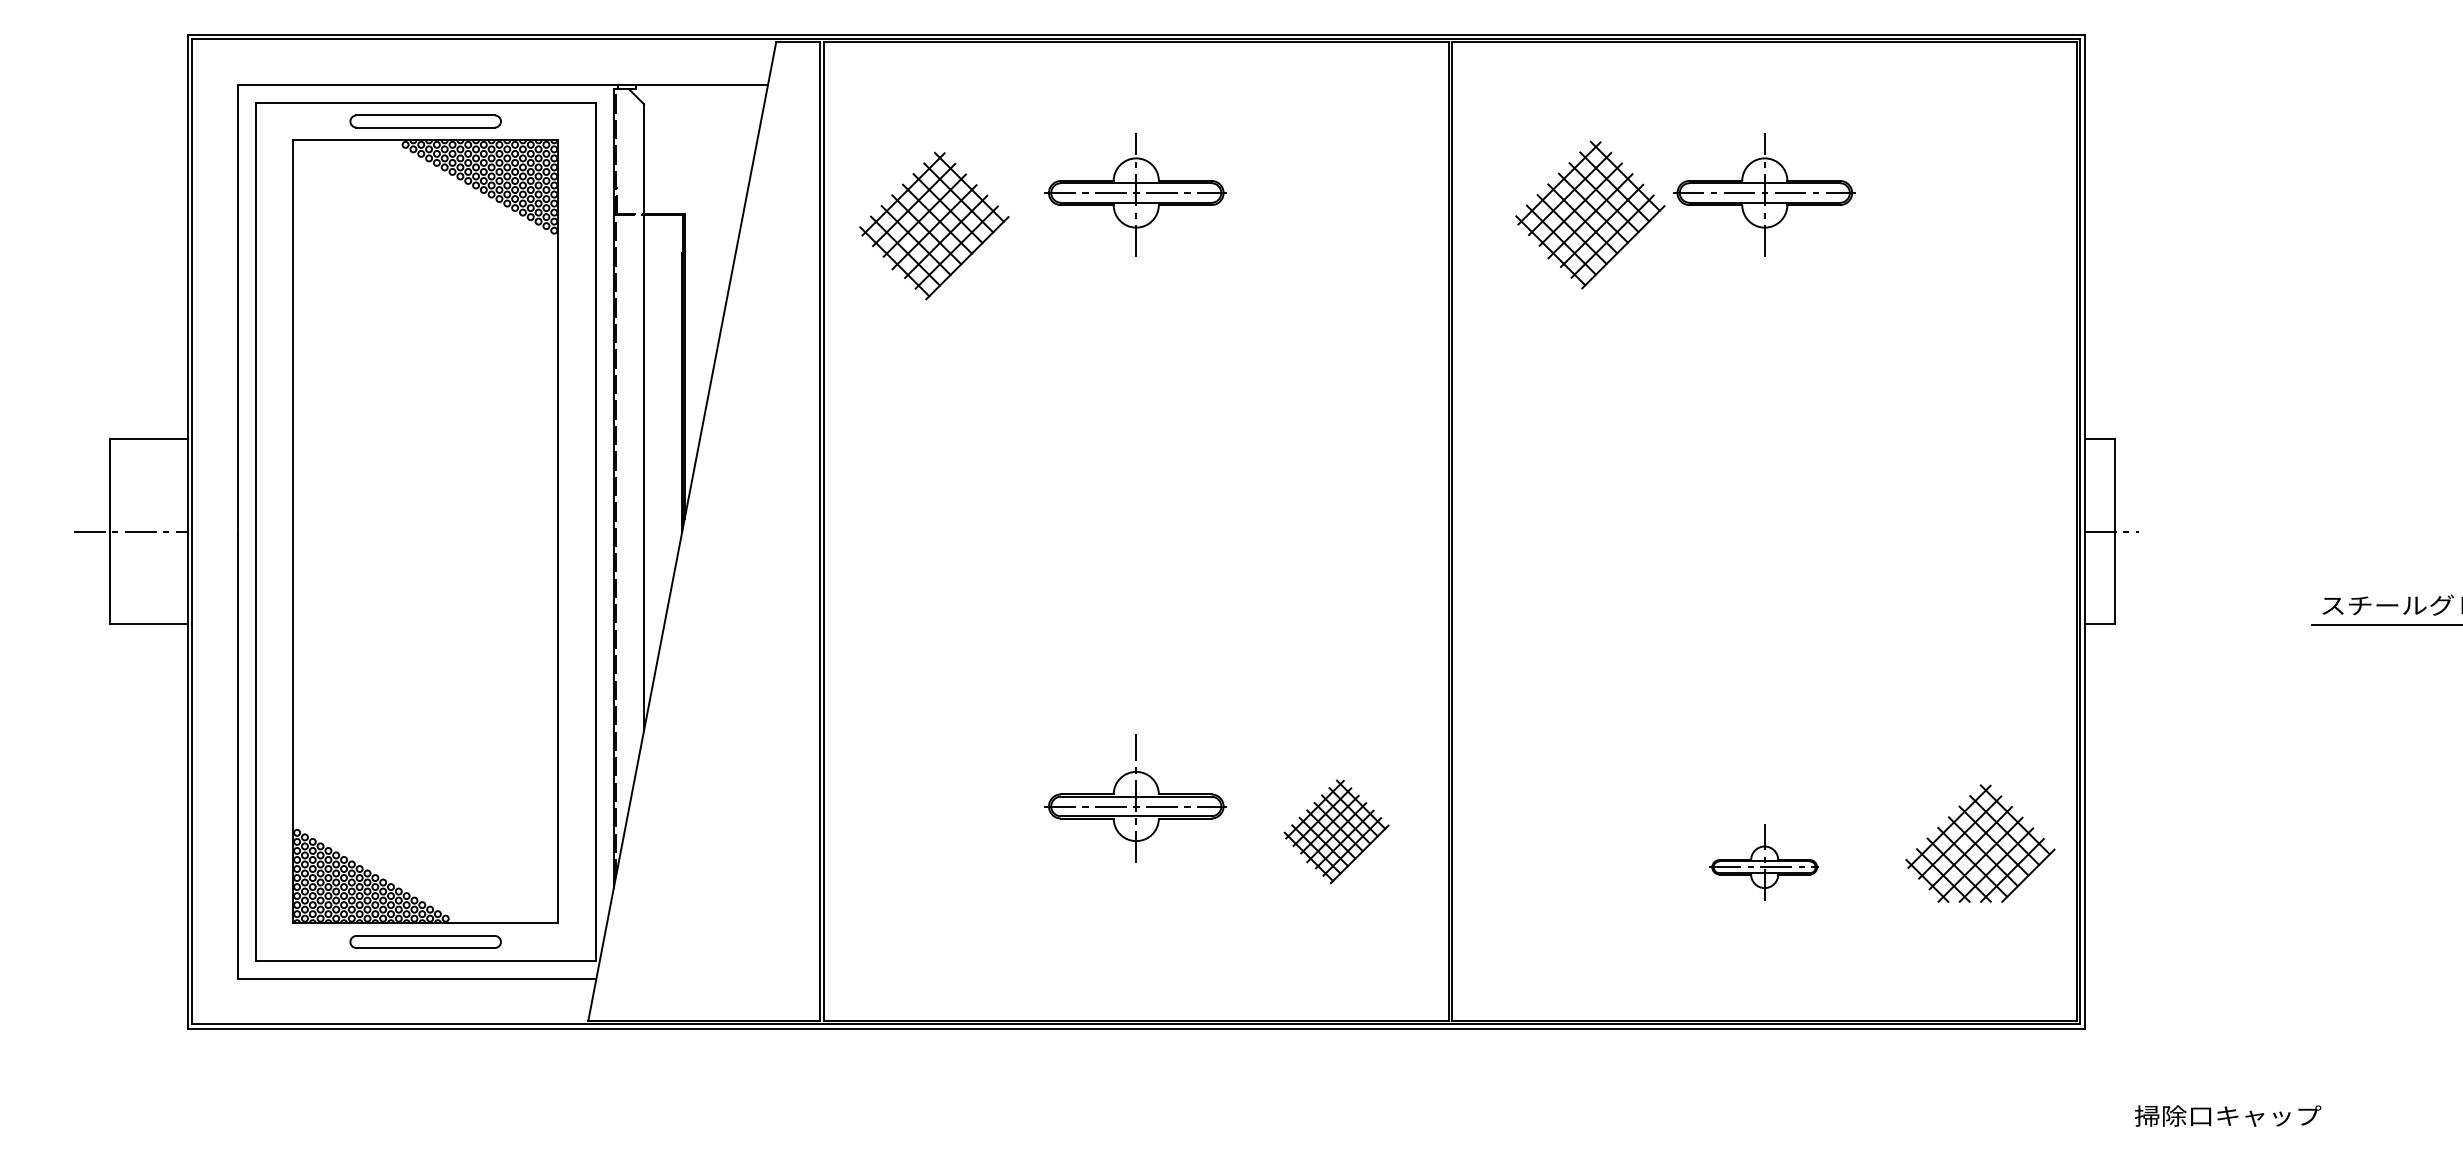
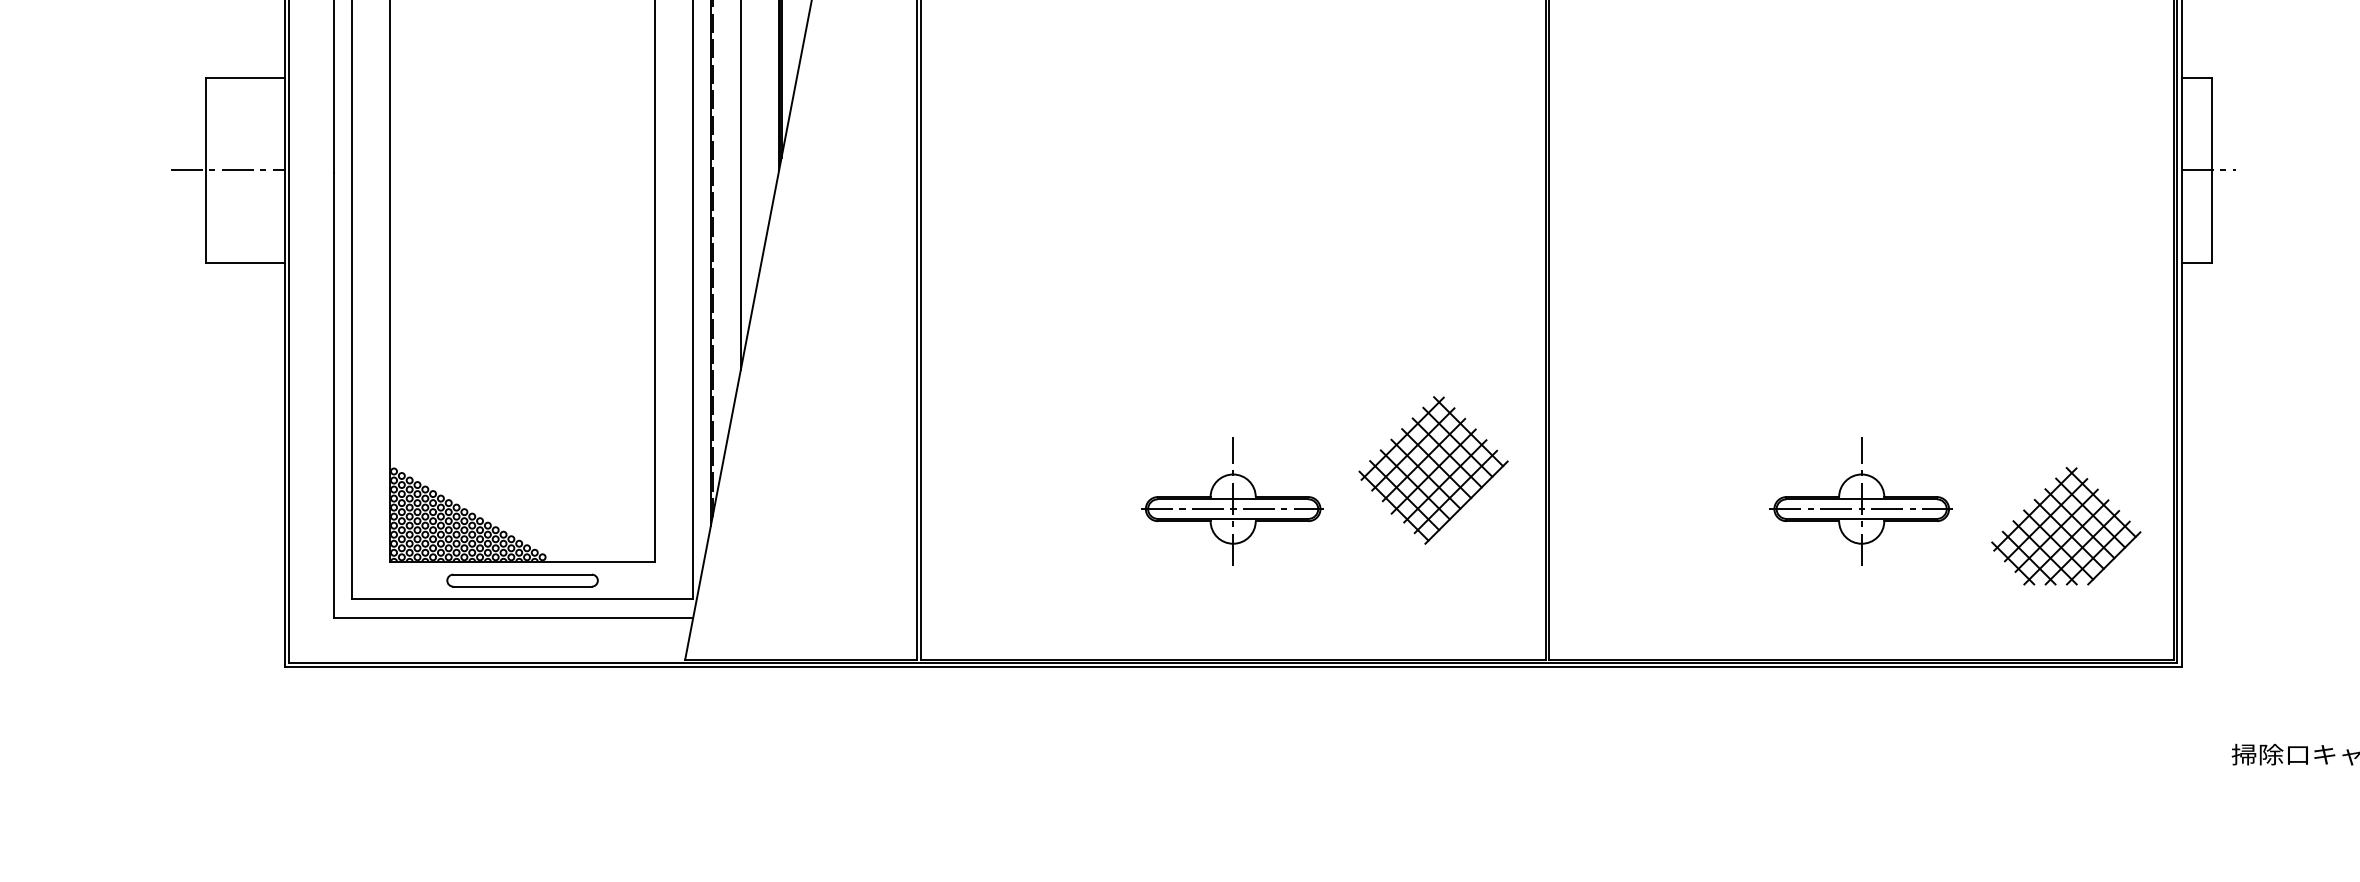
part: (1135, 798) -> (1232, 501), moved
part: (1336, 831) -> (1433, 470), size x1.43
part: (1980, 843) -> (2066, 526), moved
part: (1764, 862) -> (1861, 501), size x1.67

